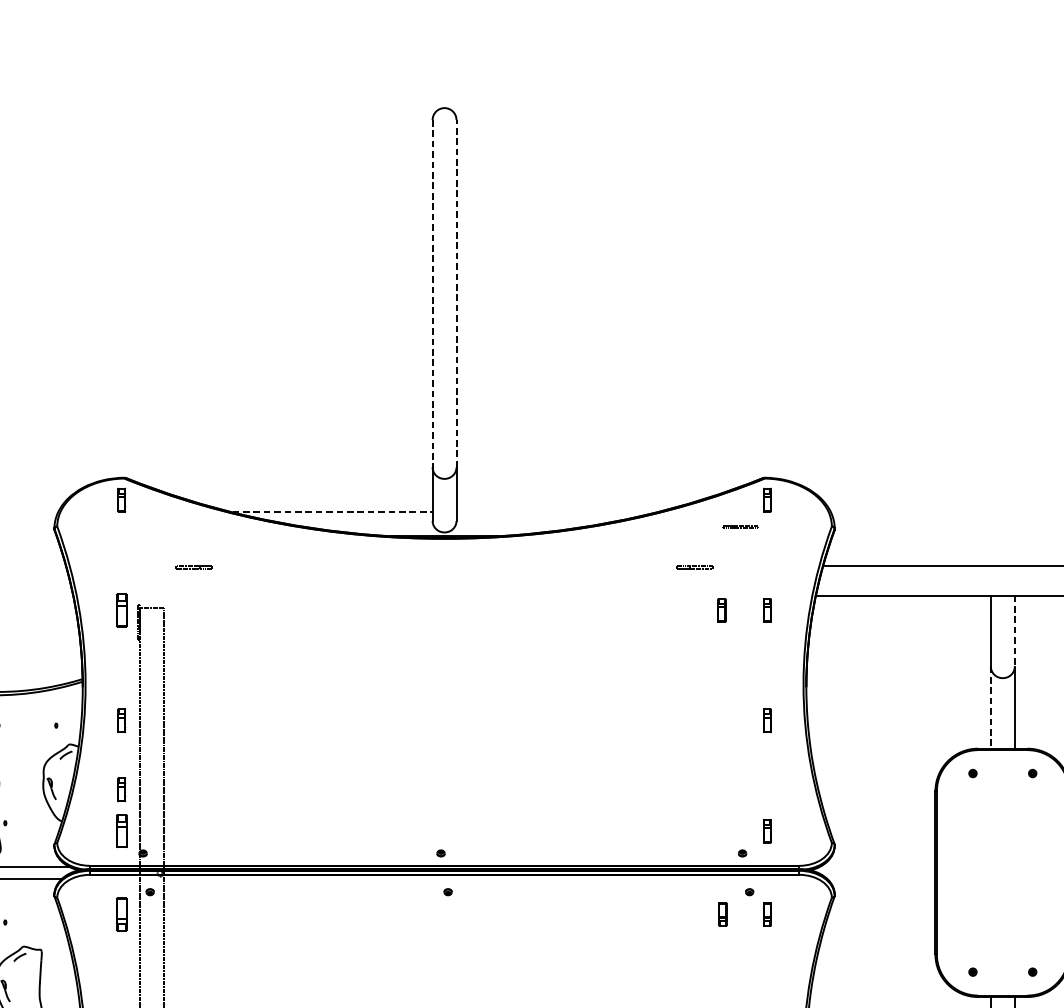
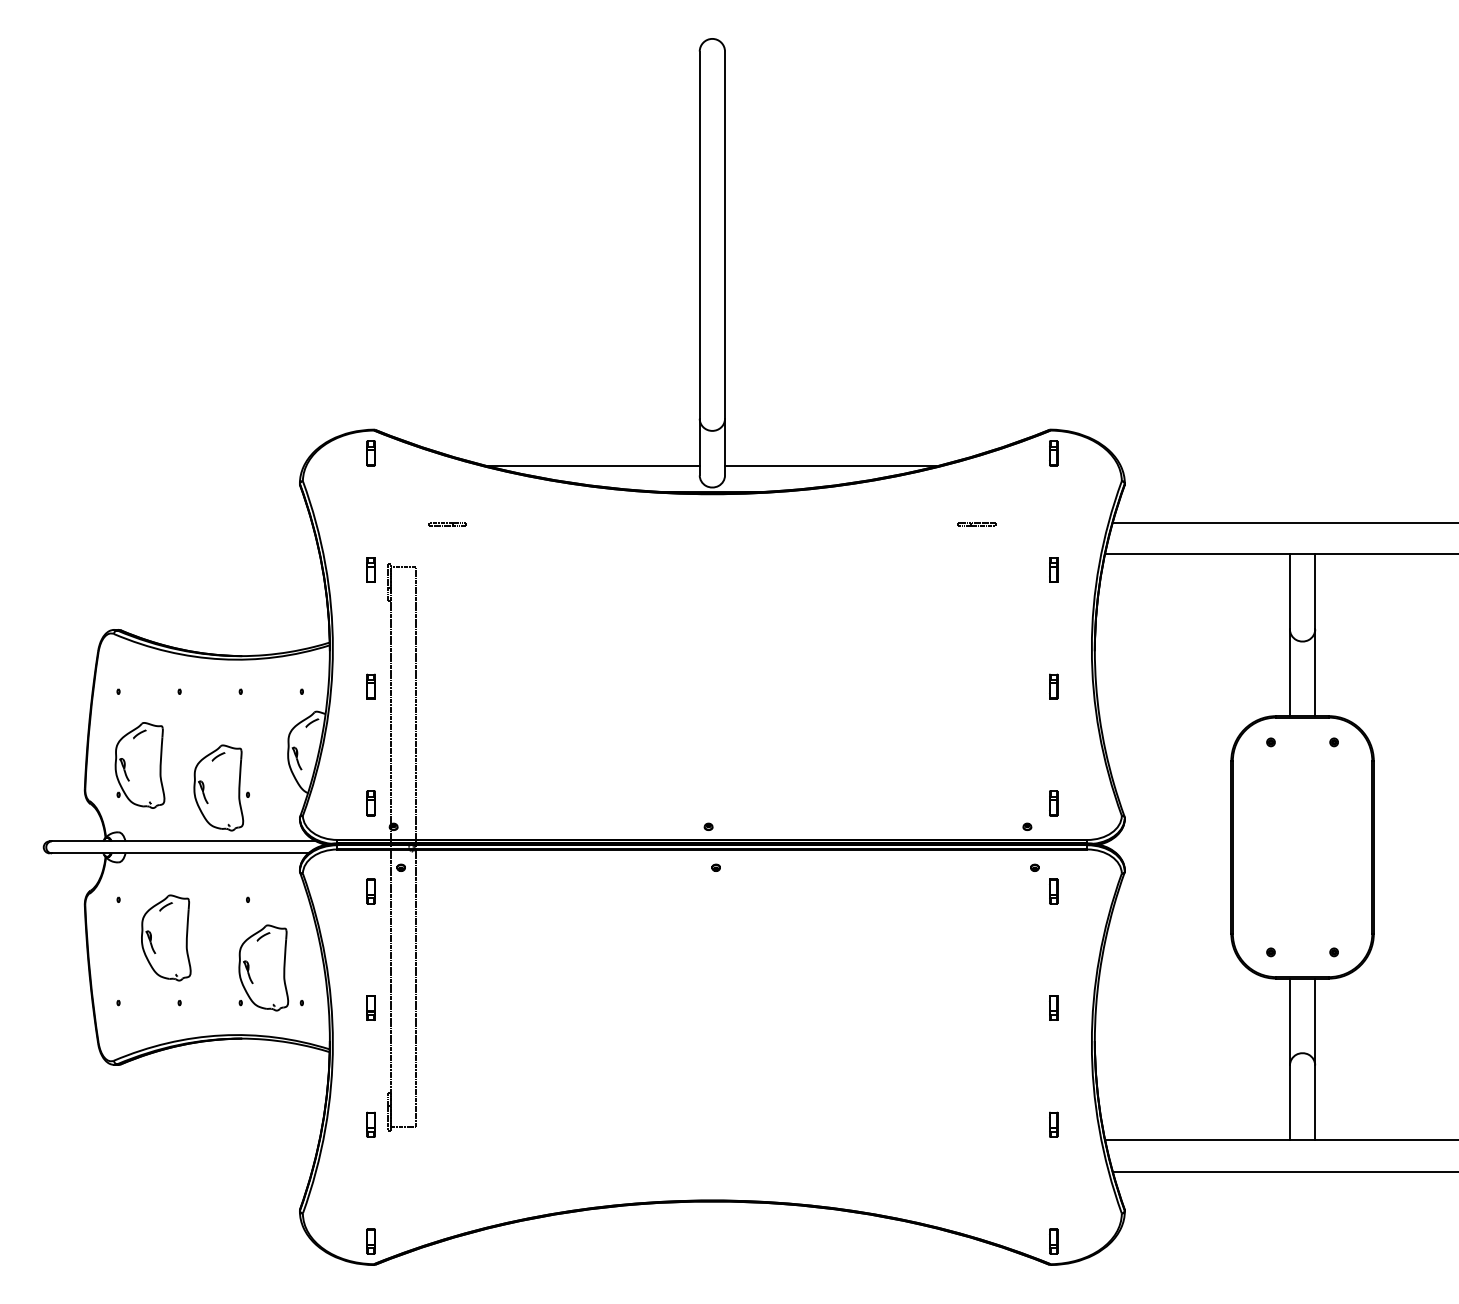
line: (432, 294) -> (699, 235), dashed -> solid
line: (456, 294) -> (725, 235), dashed -> solid
line: (333, 512) -> (594, 466), dashed -> solid
line: (556, 512) -> (830, 466), added
line: (739, 525) -> (1024, 480), removed
part: (121, 609) -> (370, 569), size x0.71
part: (721, 609) -> (1005, 569), removed
line: (1015, 630) -> (1315, 591), dashed -> solid
line: (990, 708) -> (1289, 673), dashed -> solid
part: (121, 789) -> (370, 759), removed
part: (121, 831) -> (370, 803), size x0.71
part: (121, 914) -> (370, 891), size x0.71
part: (722, 914) -> (1006, 891), removed

